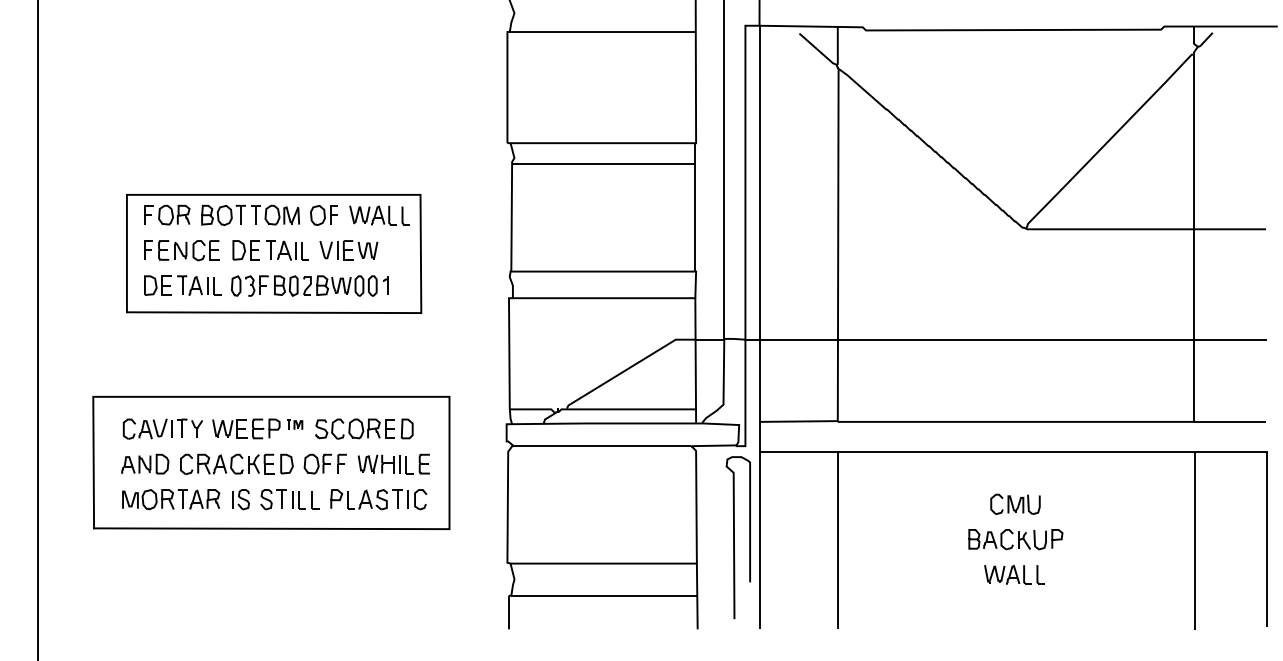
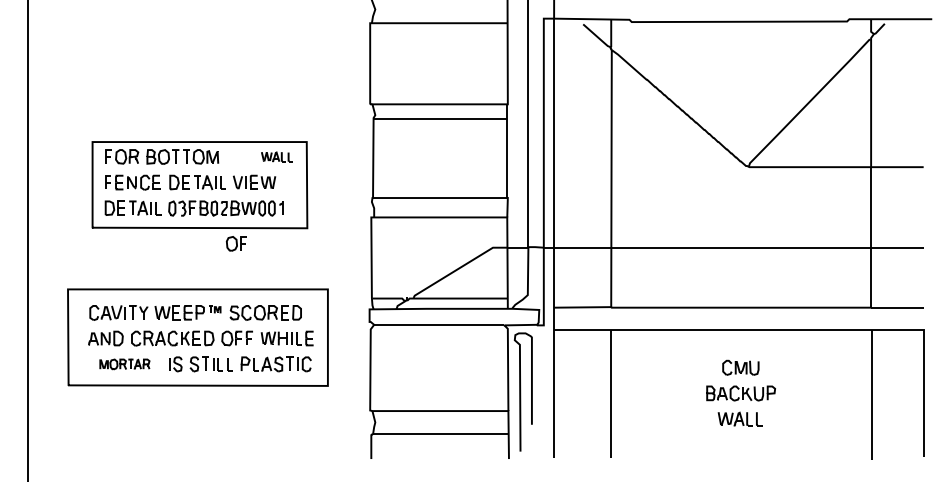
part: (323, 214) -> (235, 243), moved
part: (379, 215) -> (276, 157), size x0.7
part: (171, 499) -> (125, 364), size x0.7
curve: (734, 537) -> (520, 392), moved

